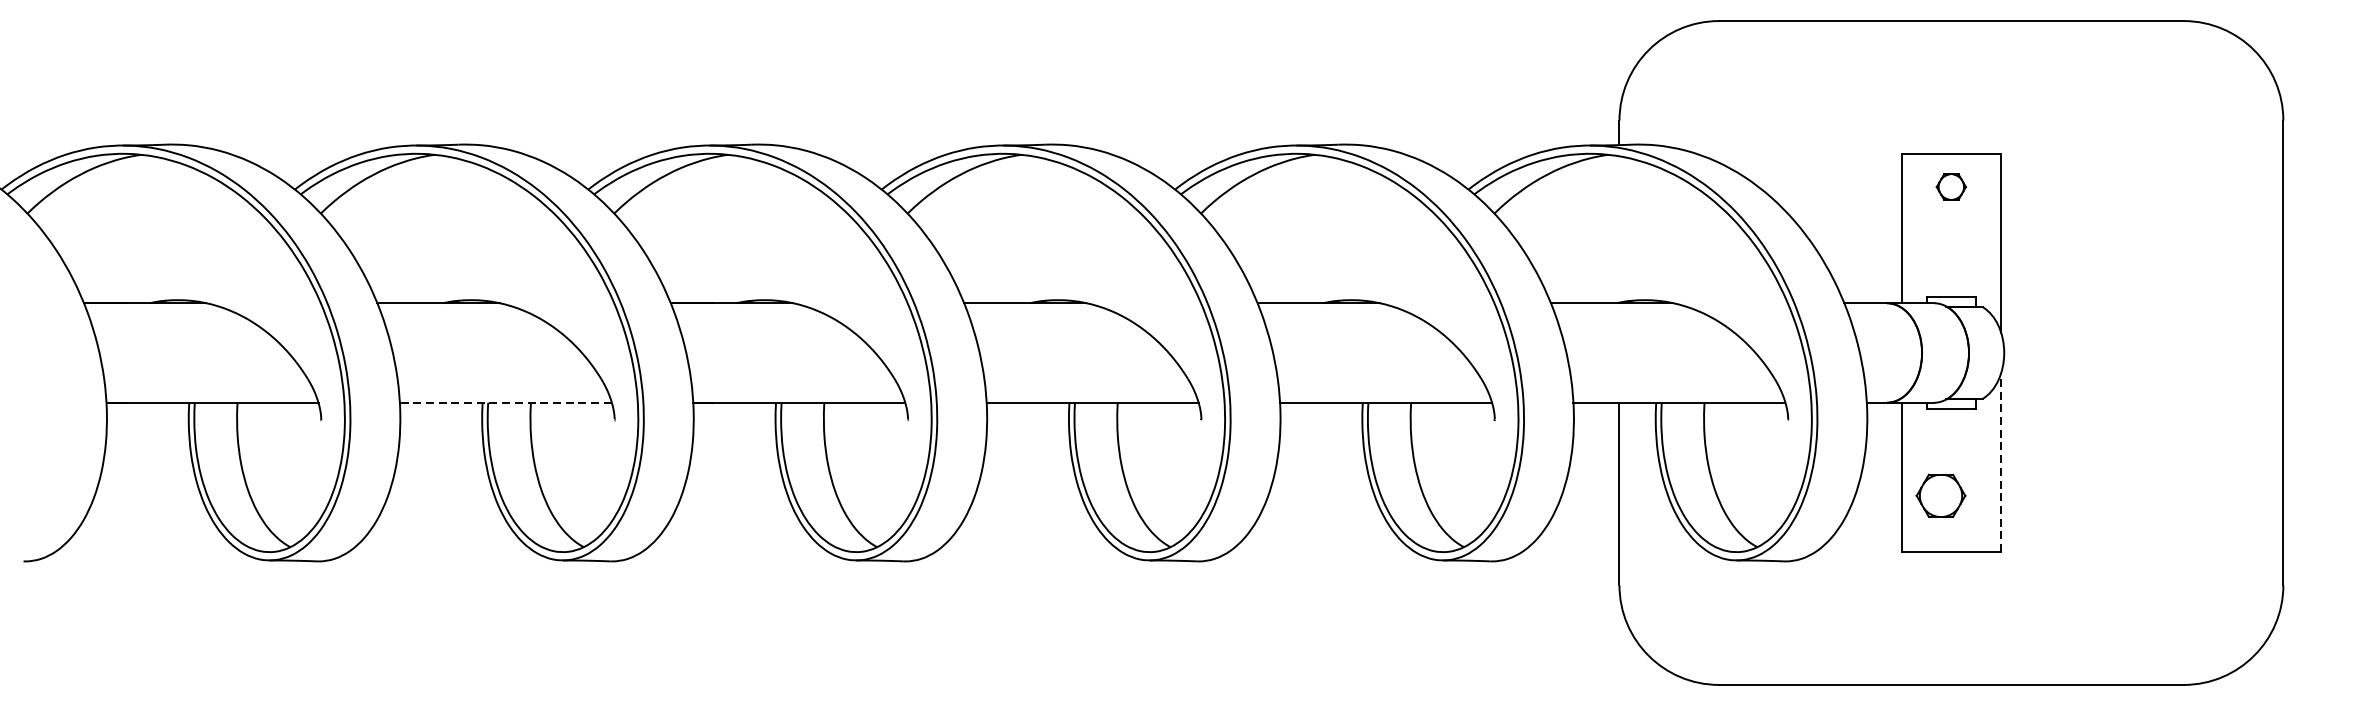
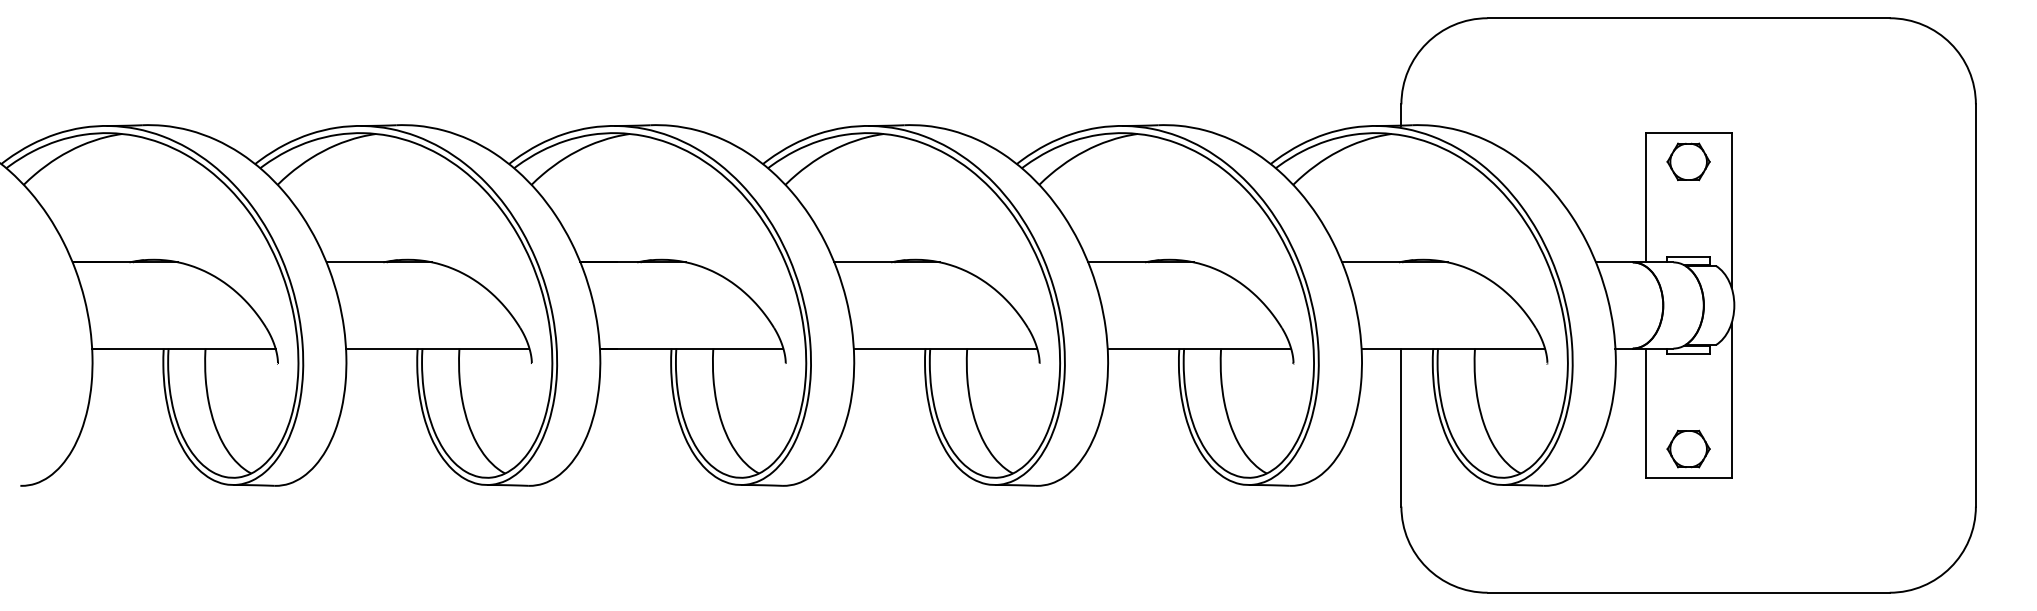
part: (1951, 186) -> (1688, 161), size x1.67
line: (505, 402) -> (437, 348), dashed -> solid
line: (2000, 461) -> (1731, 399), dashed -> solid
part: (1940, 495) -> (1688, 448), moved

